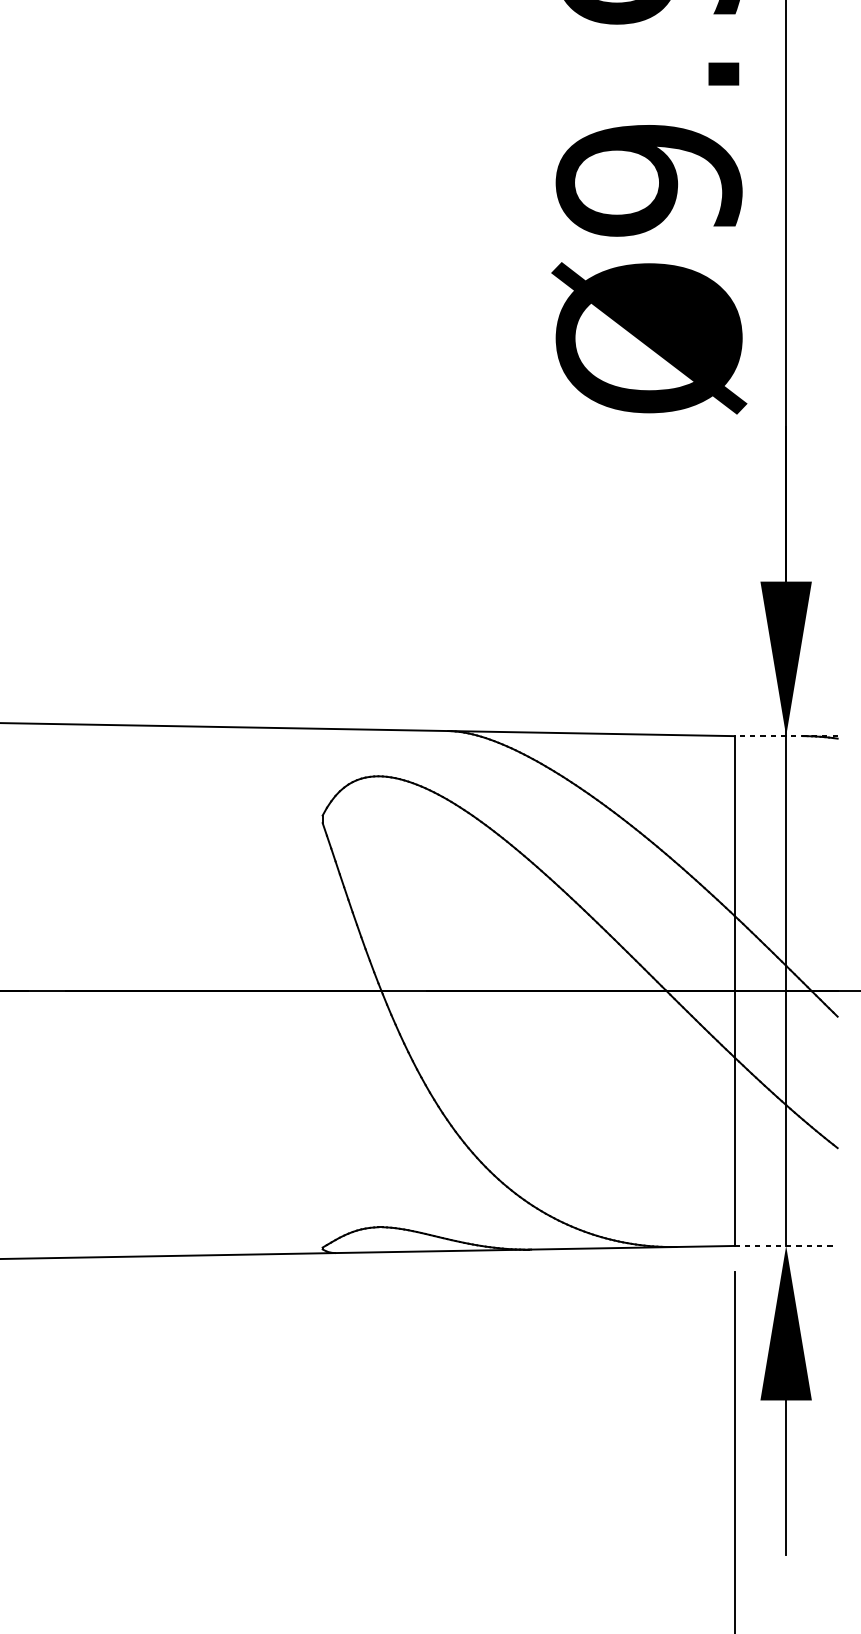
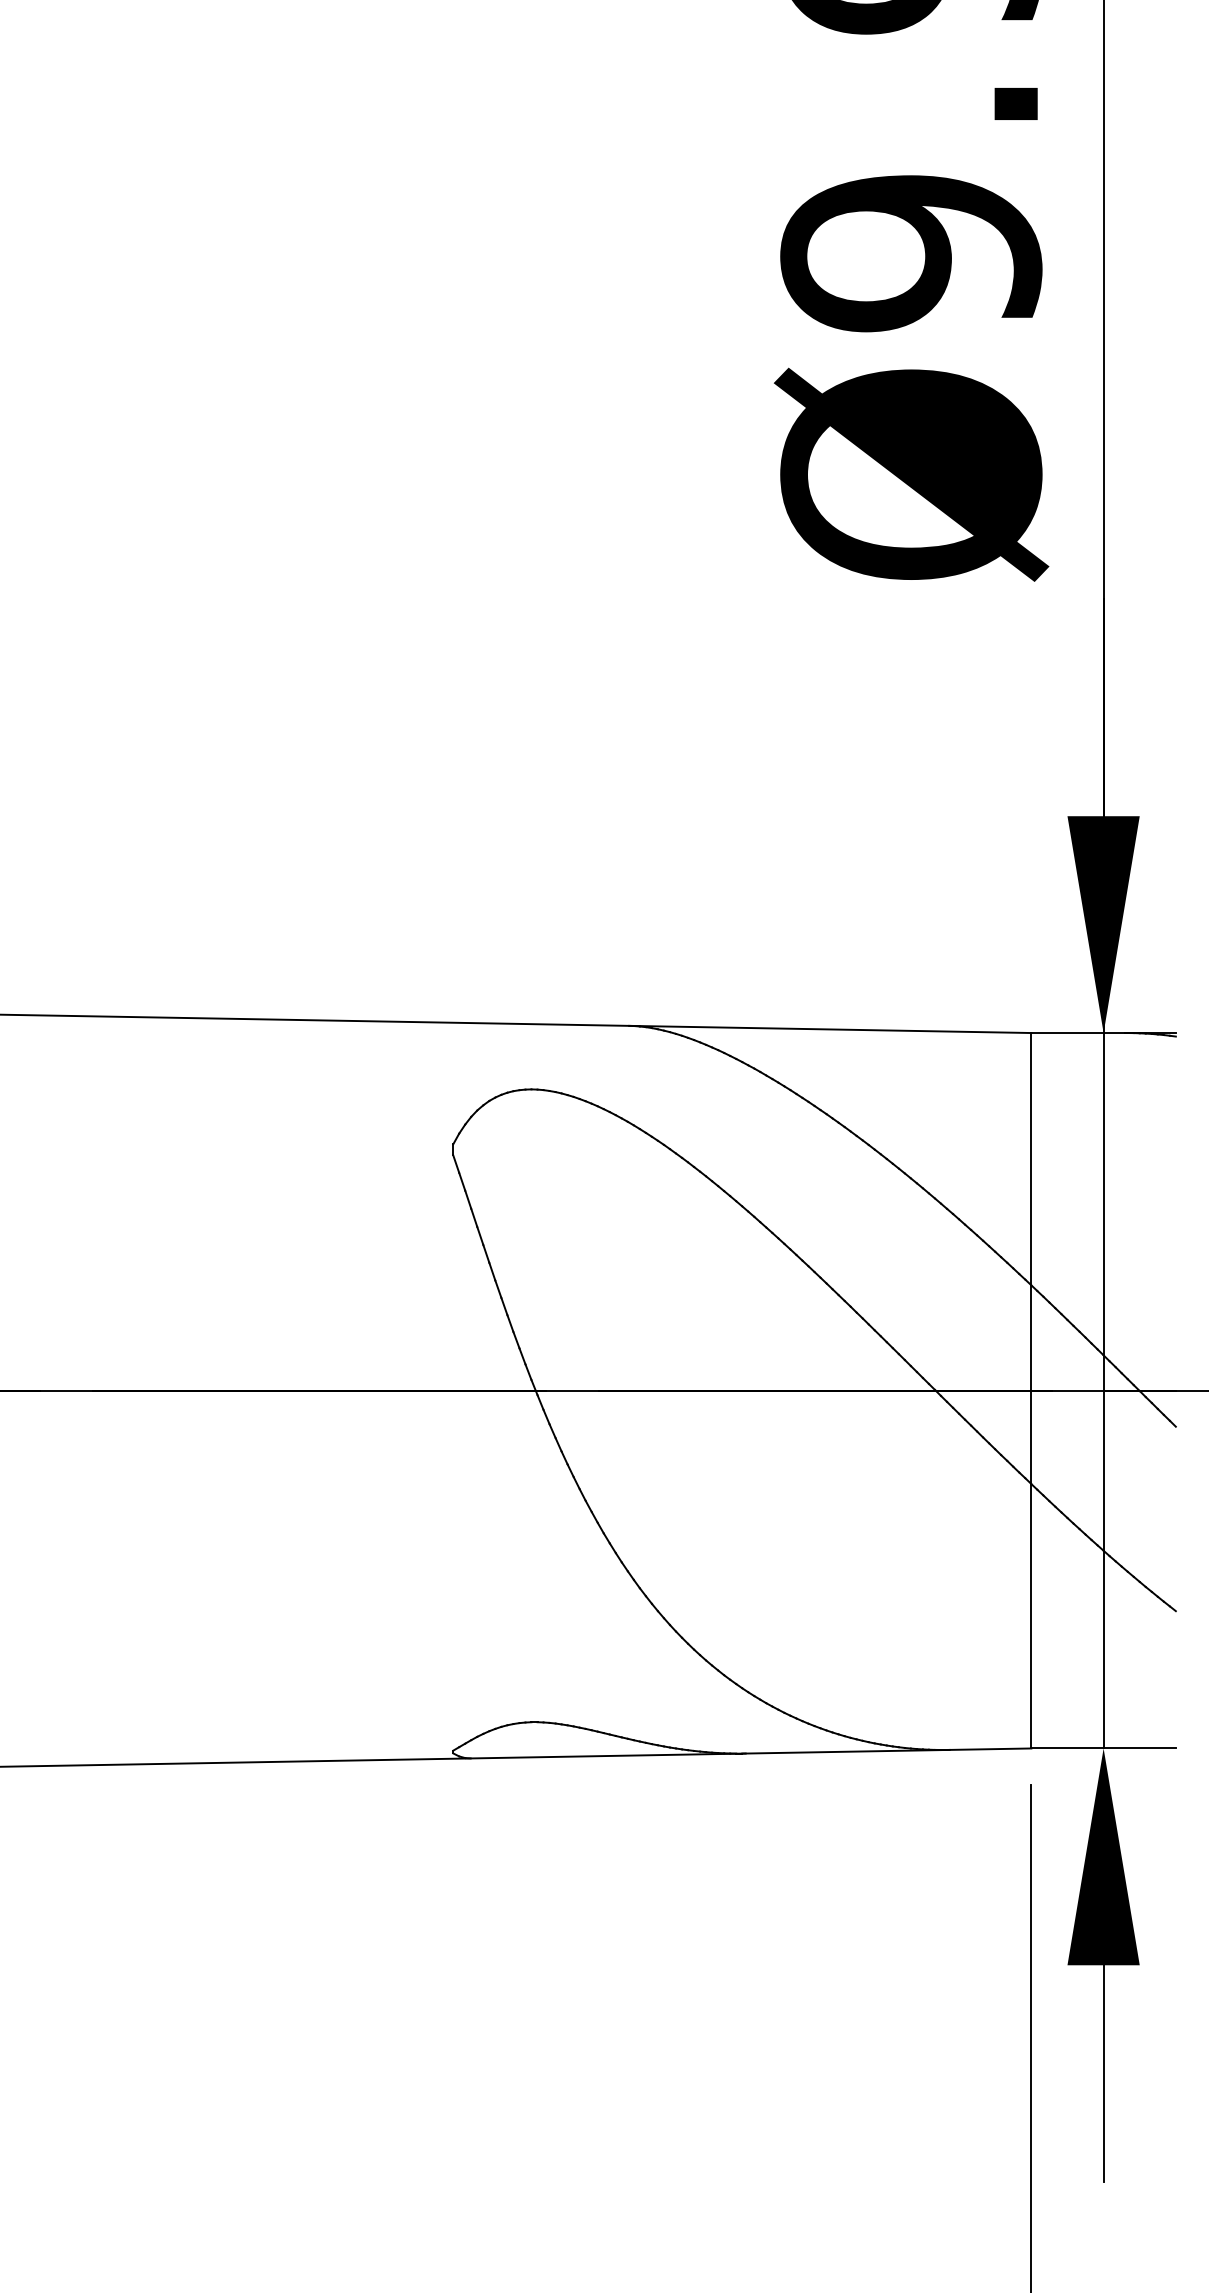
line: (786, 736) -> (1103, 1033), dashed -> solid
line: (786, 1245) -> (1104, 1748), dashed -> solid

